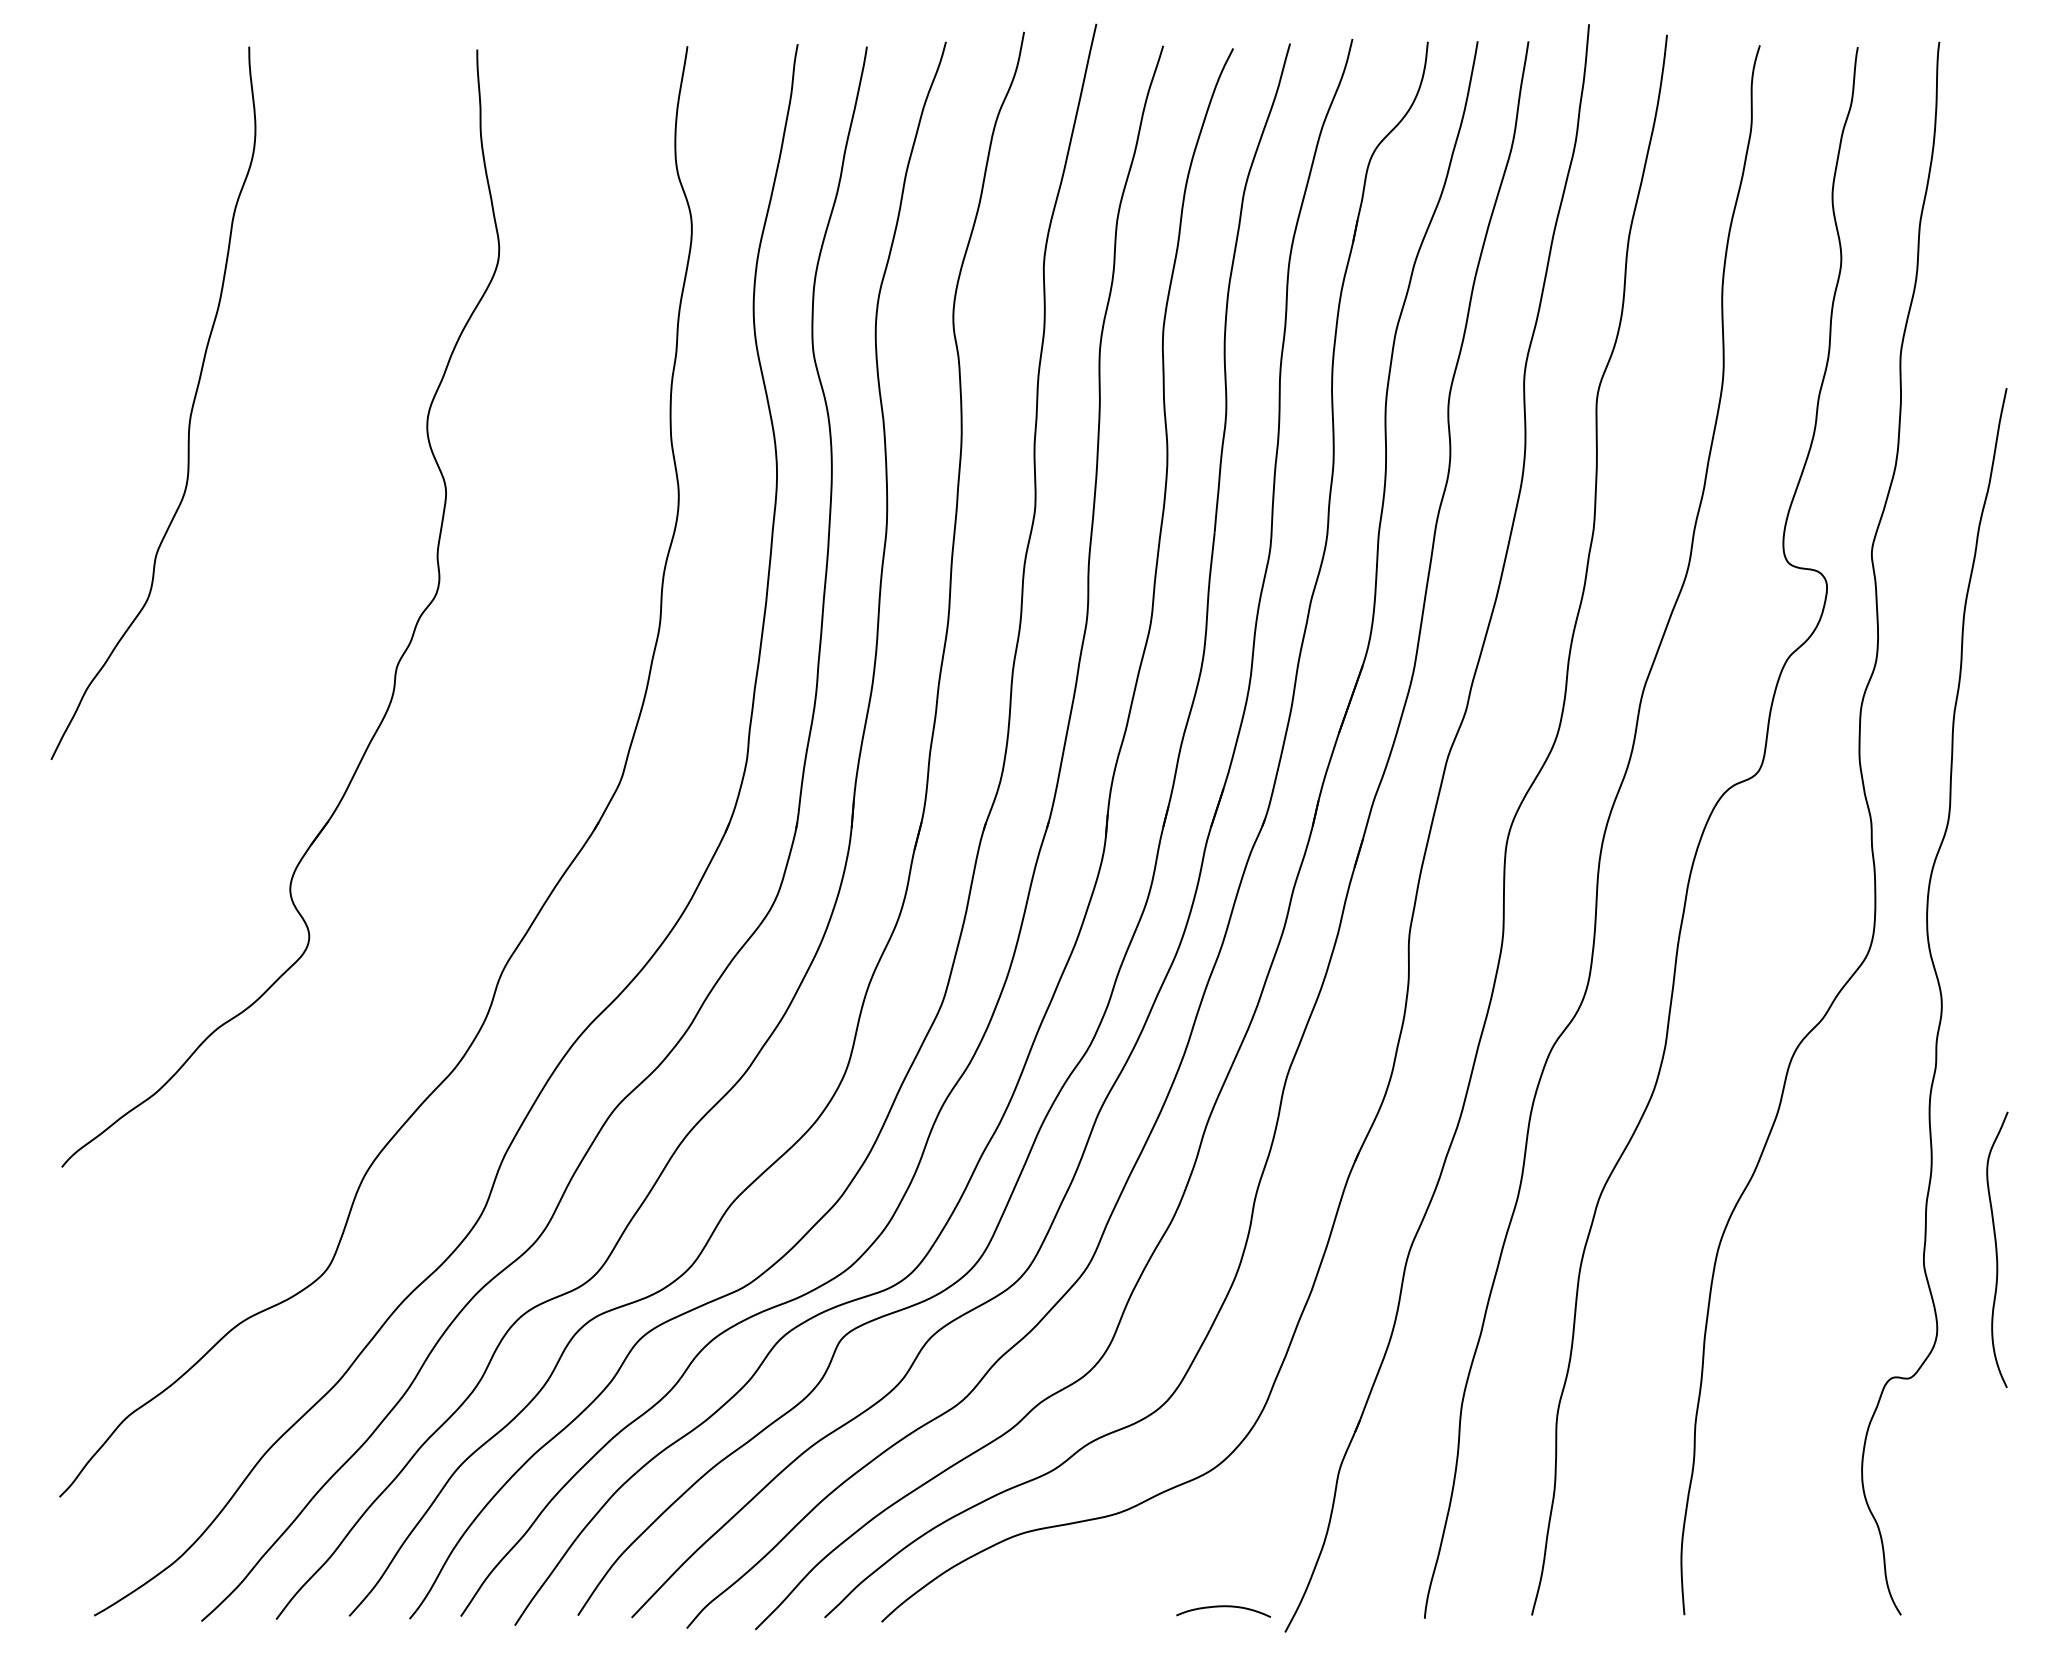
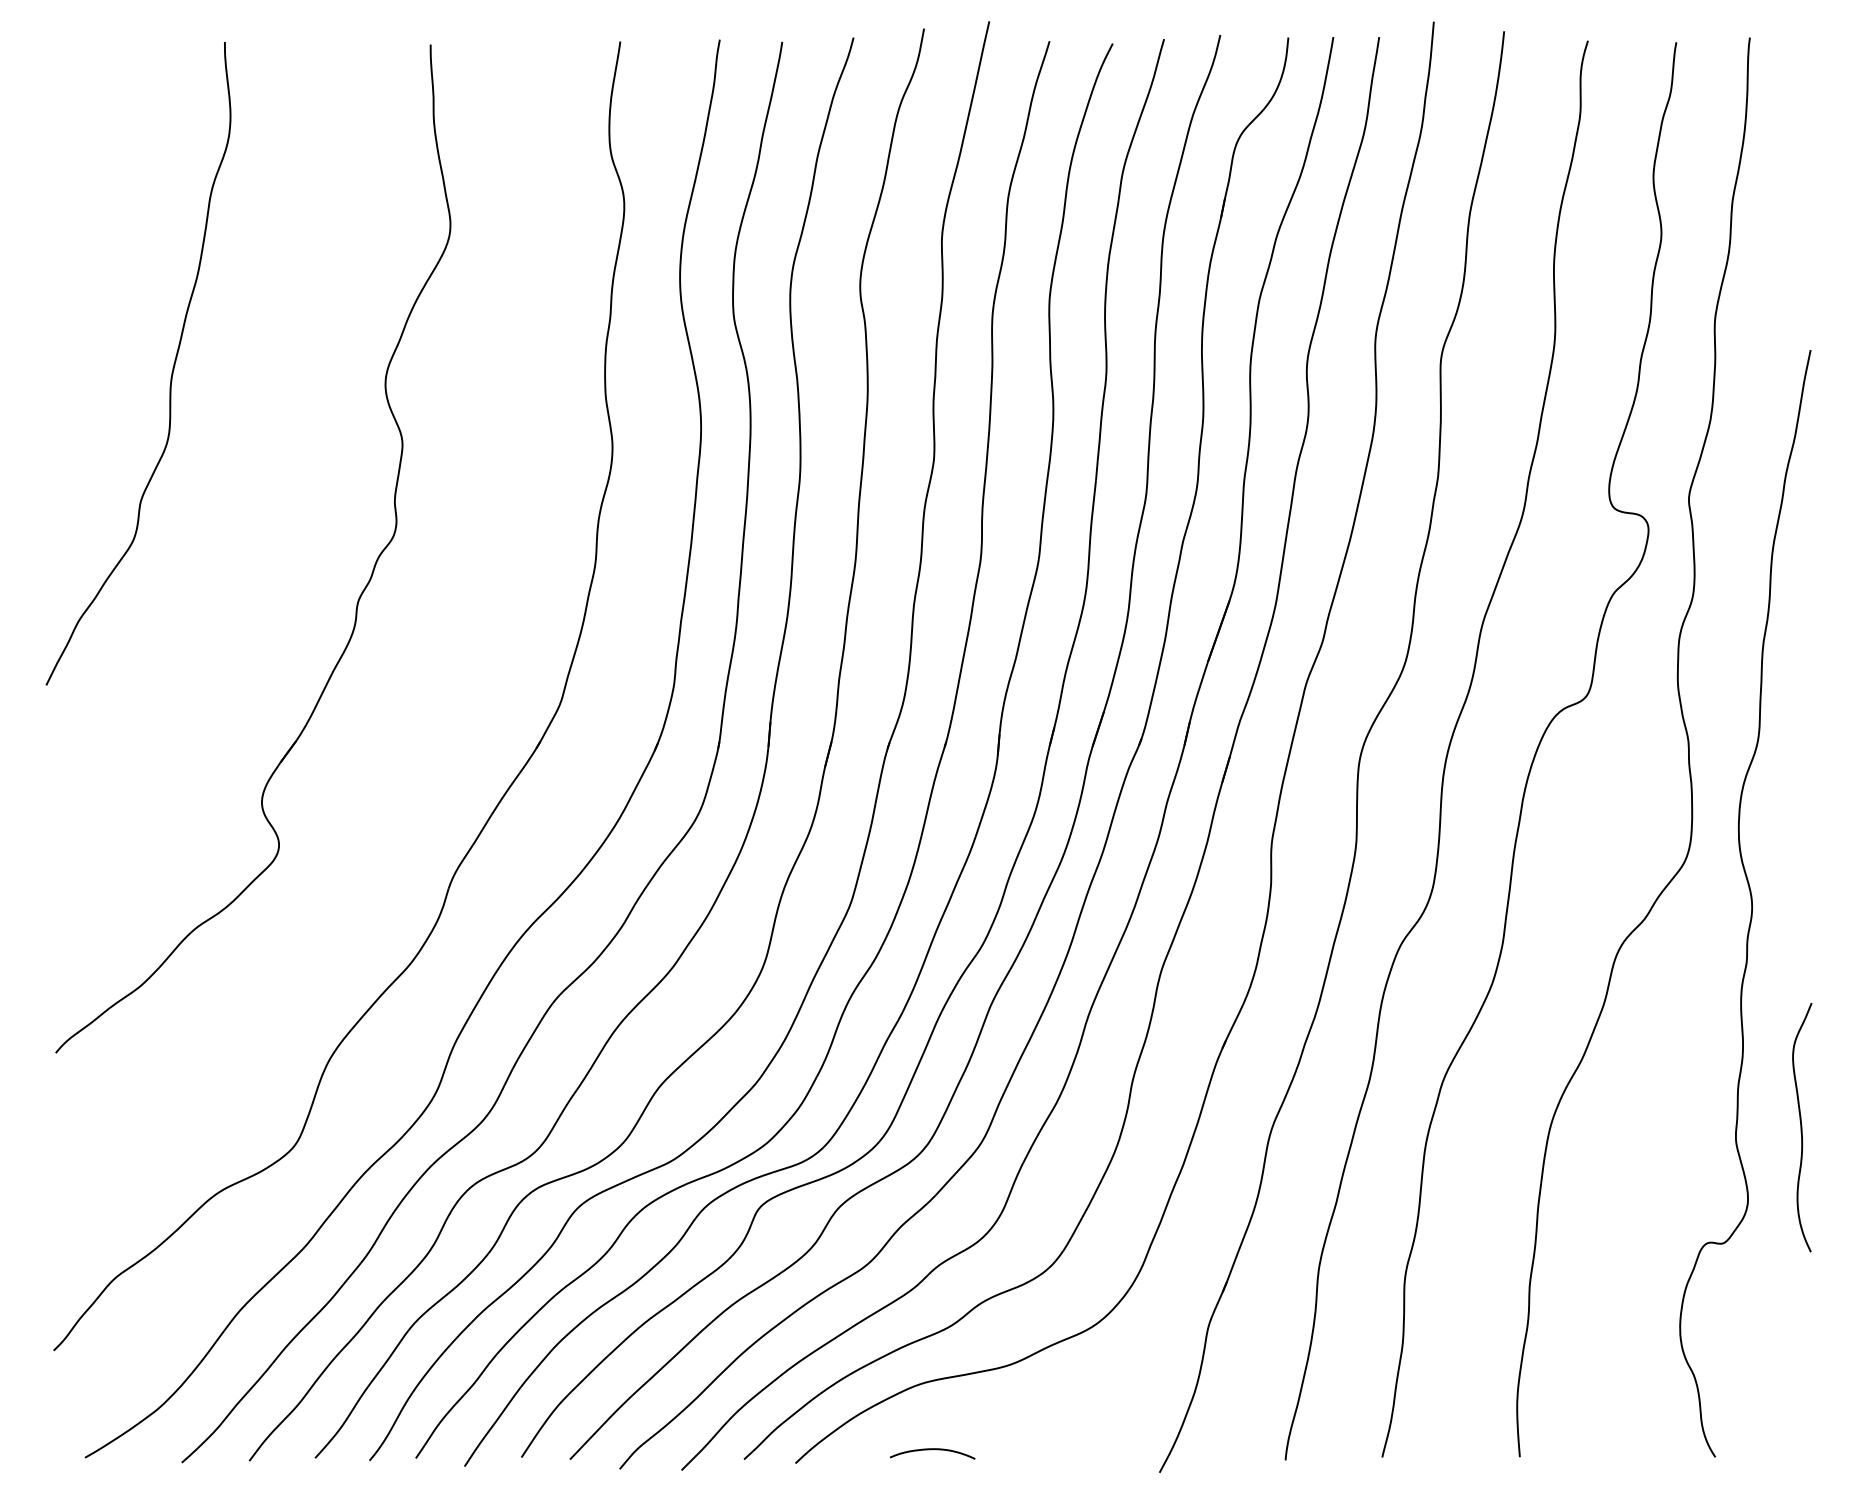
curve: (1223, 1607) -> (932, 1450), moved

